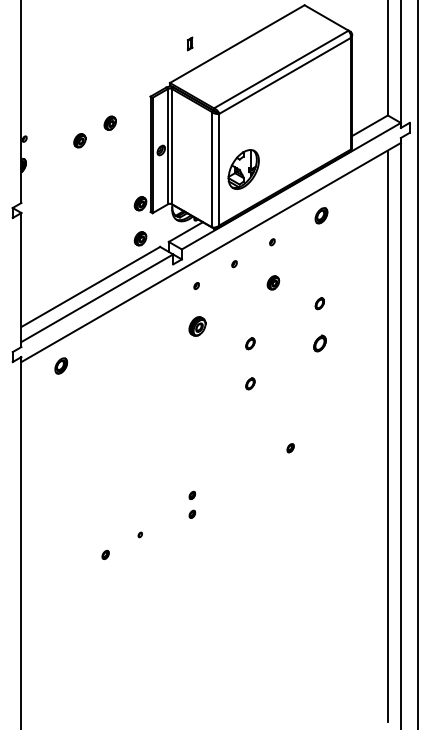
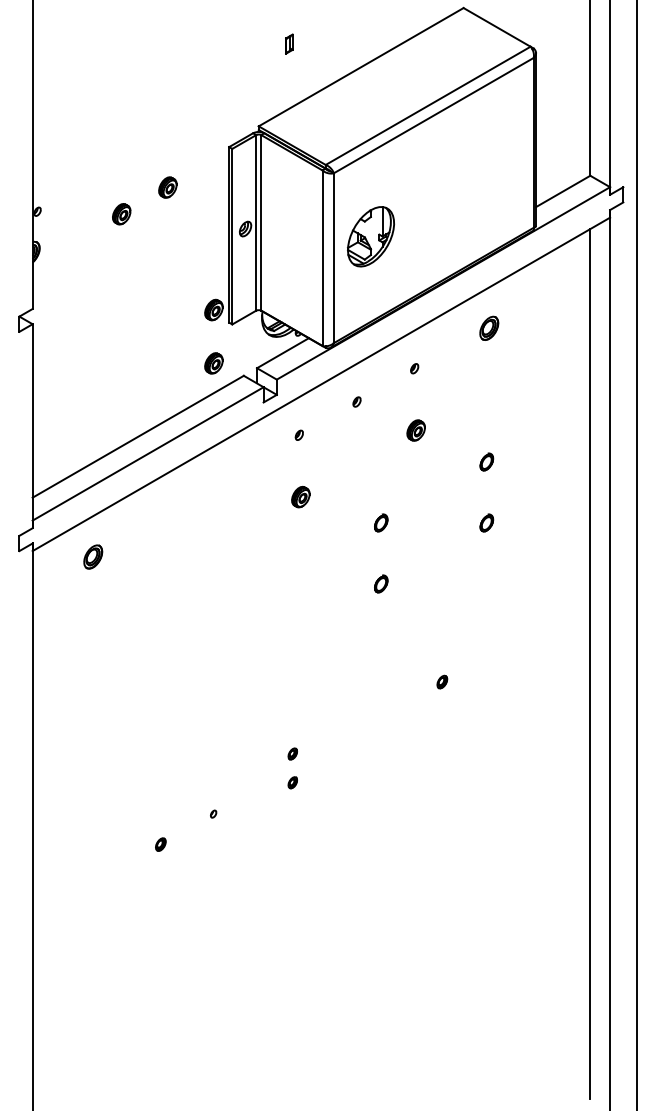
part: (190, 43) -> (289, 43), moved
part: (243, 169) -> (370, 236), moved
part: (197, 326) -> (300, 496), size x0.71
part: (319, 343) -> (486, 522), size x0.71

